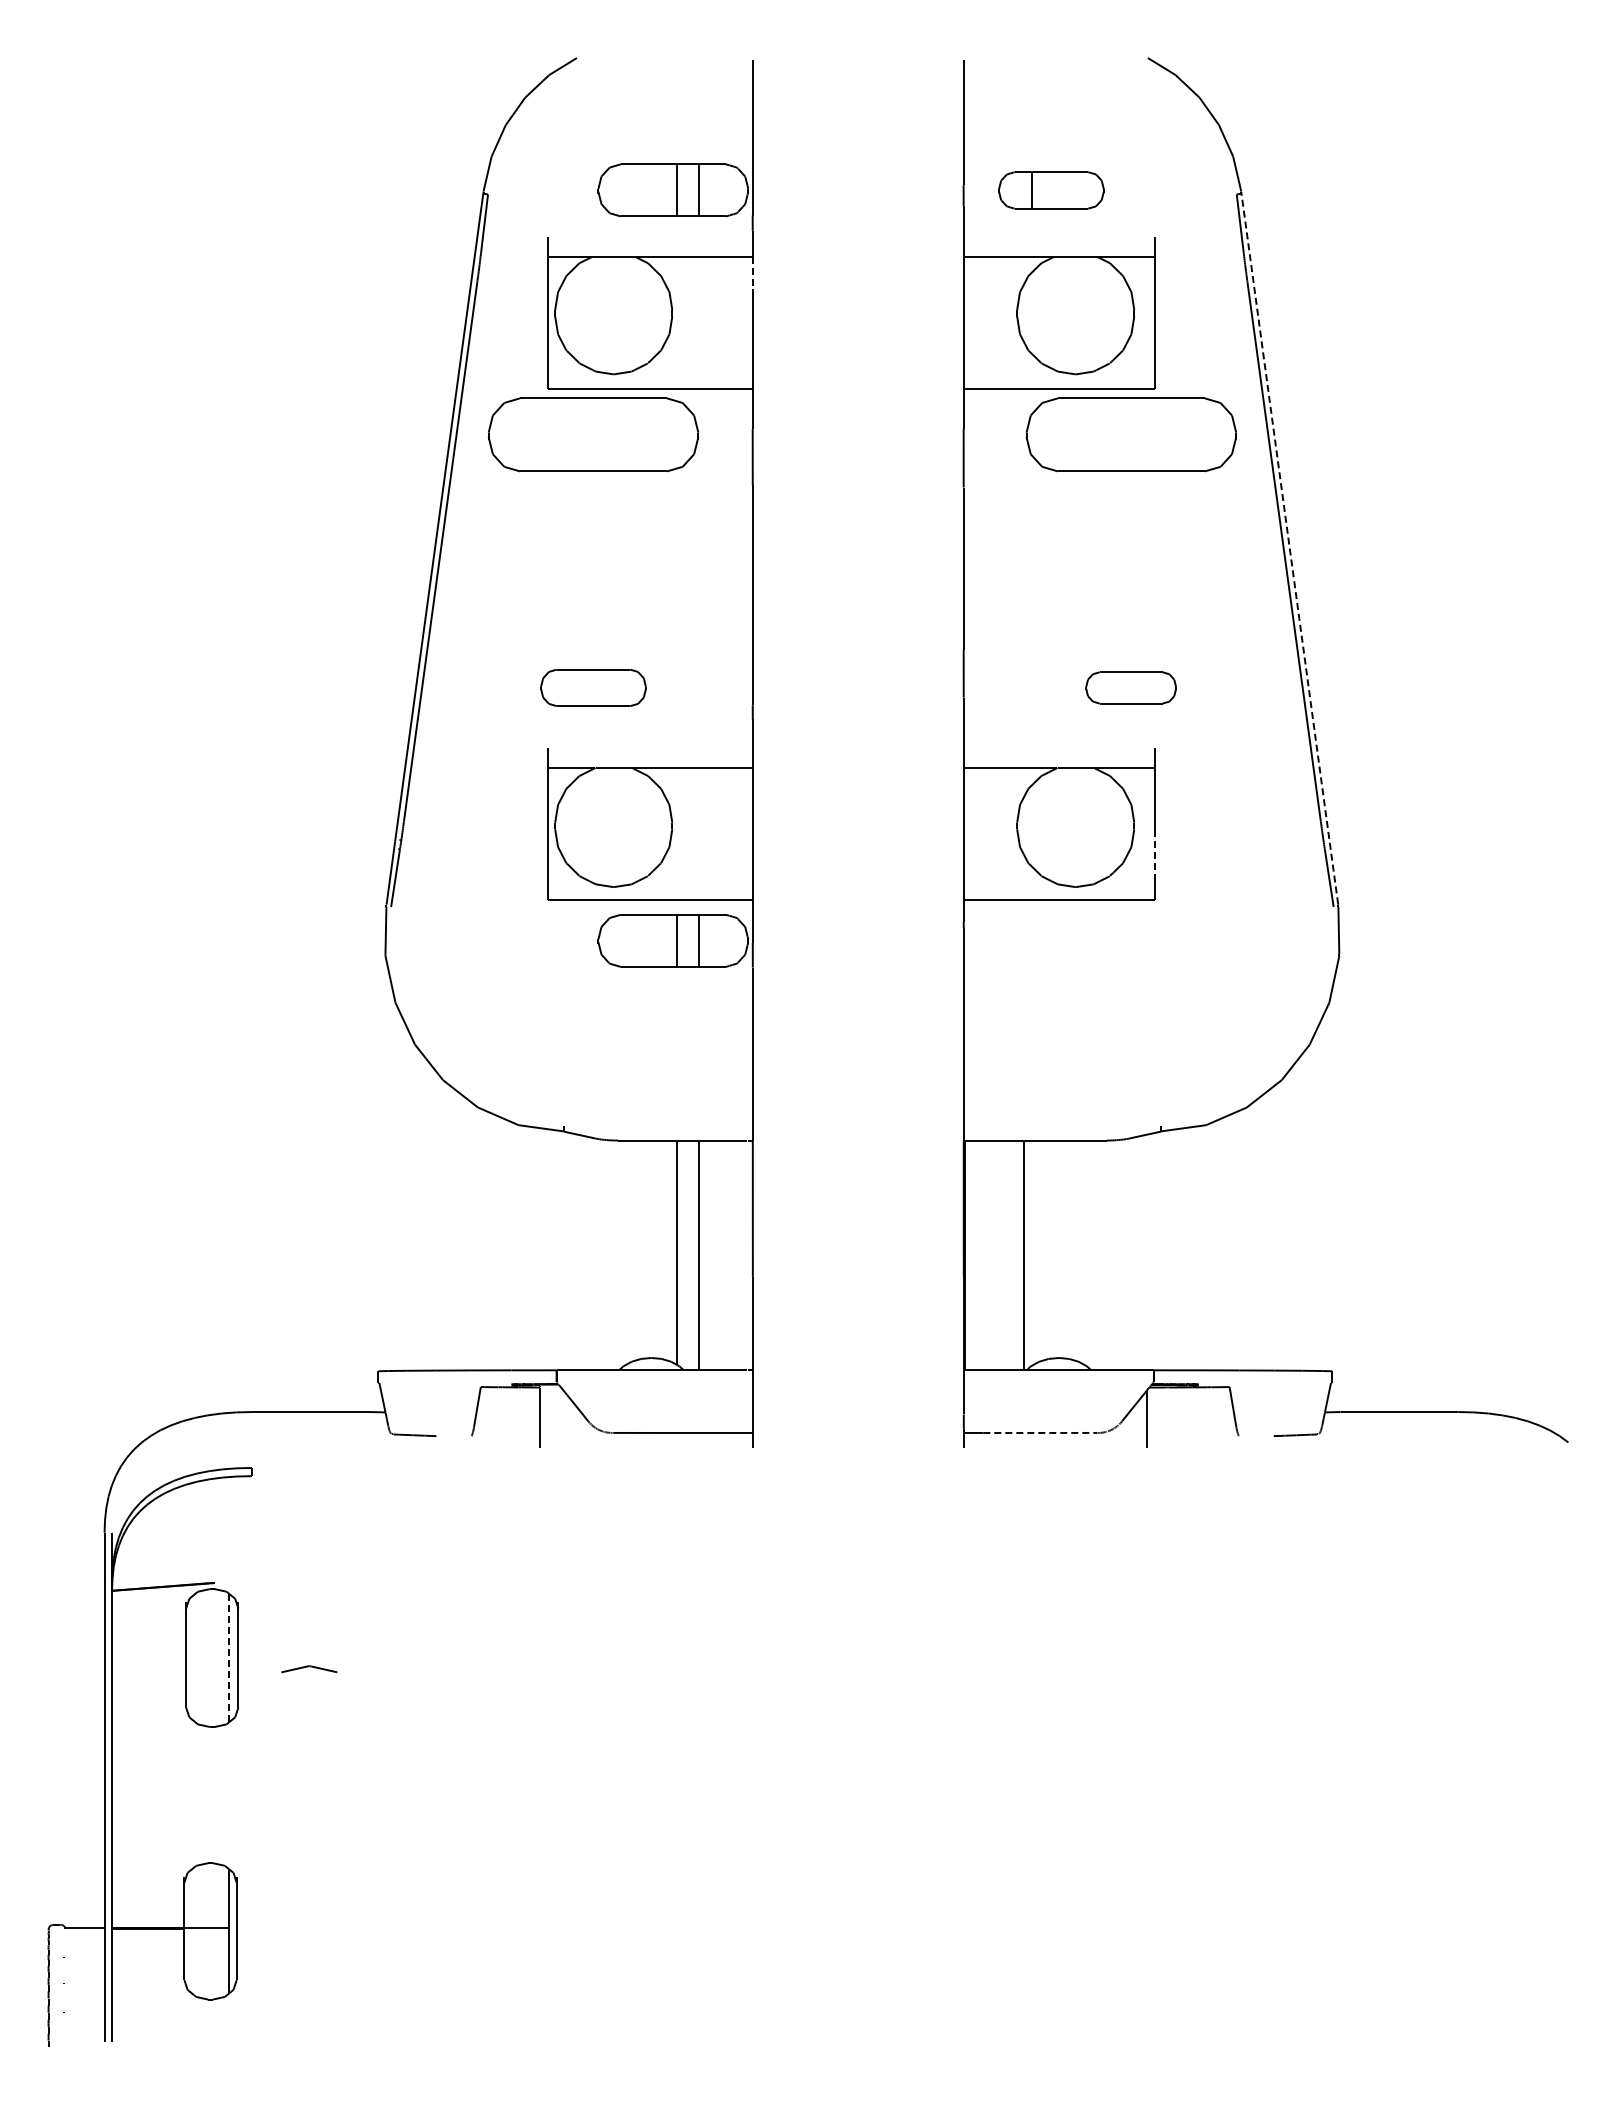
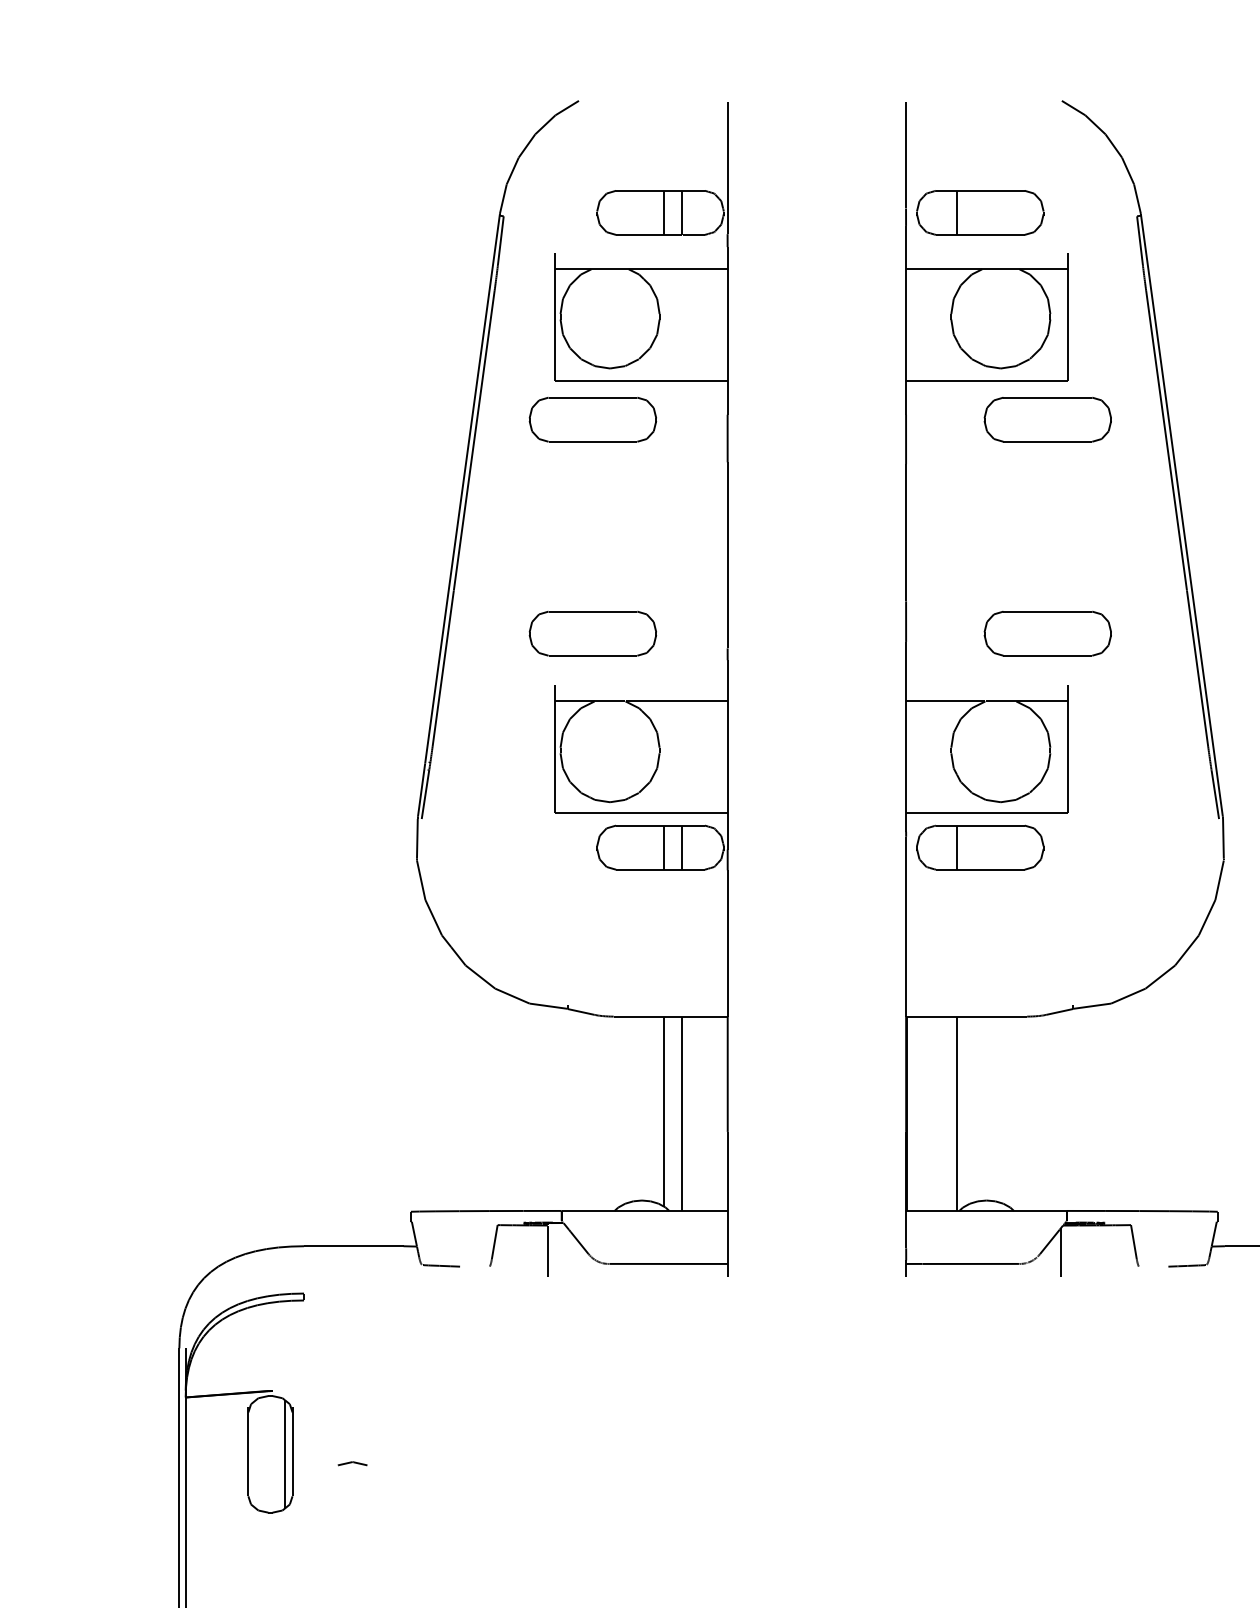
part: (1051, 190) -> (980, 212), size x1.43
line: (752, 272) -> (727, 282), dashed -> solid
part: (593, 434) -> (592, 419), size x0.71
part: (1130, 434) -> (1047, 419), size x0.71
line: (1289, 547) -> (1181, 514), dashed -> solid
part: (593, 687) -> (592, 633), size x1.43
part: (1130, 687) -> (1047, 633), size x1.67
line: (1154, 857) -> (1067, 777), dashed -> solid
part: (1051, 940) -> (980, 847), added
line: (1040, 1432) -> (971, 1263), dashed -> solid
line: (229, 1658) -> (285, 1454), dashed -> solid
part: (309, 1668) -> (352, 1463), size x0.62

